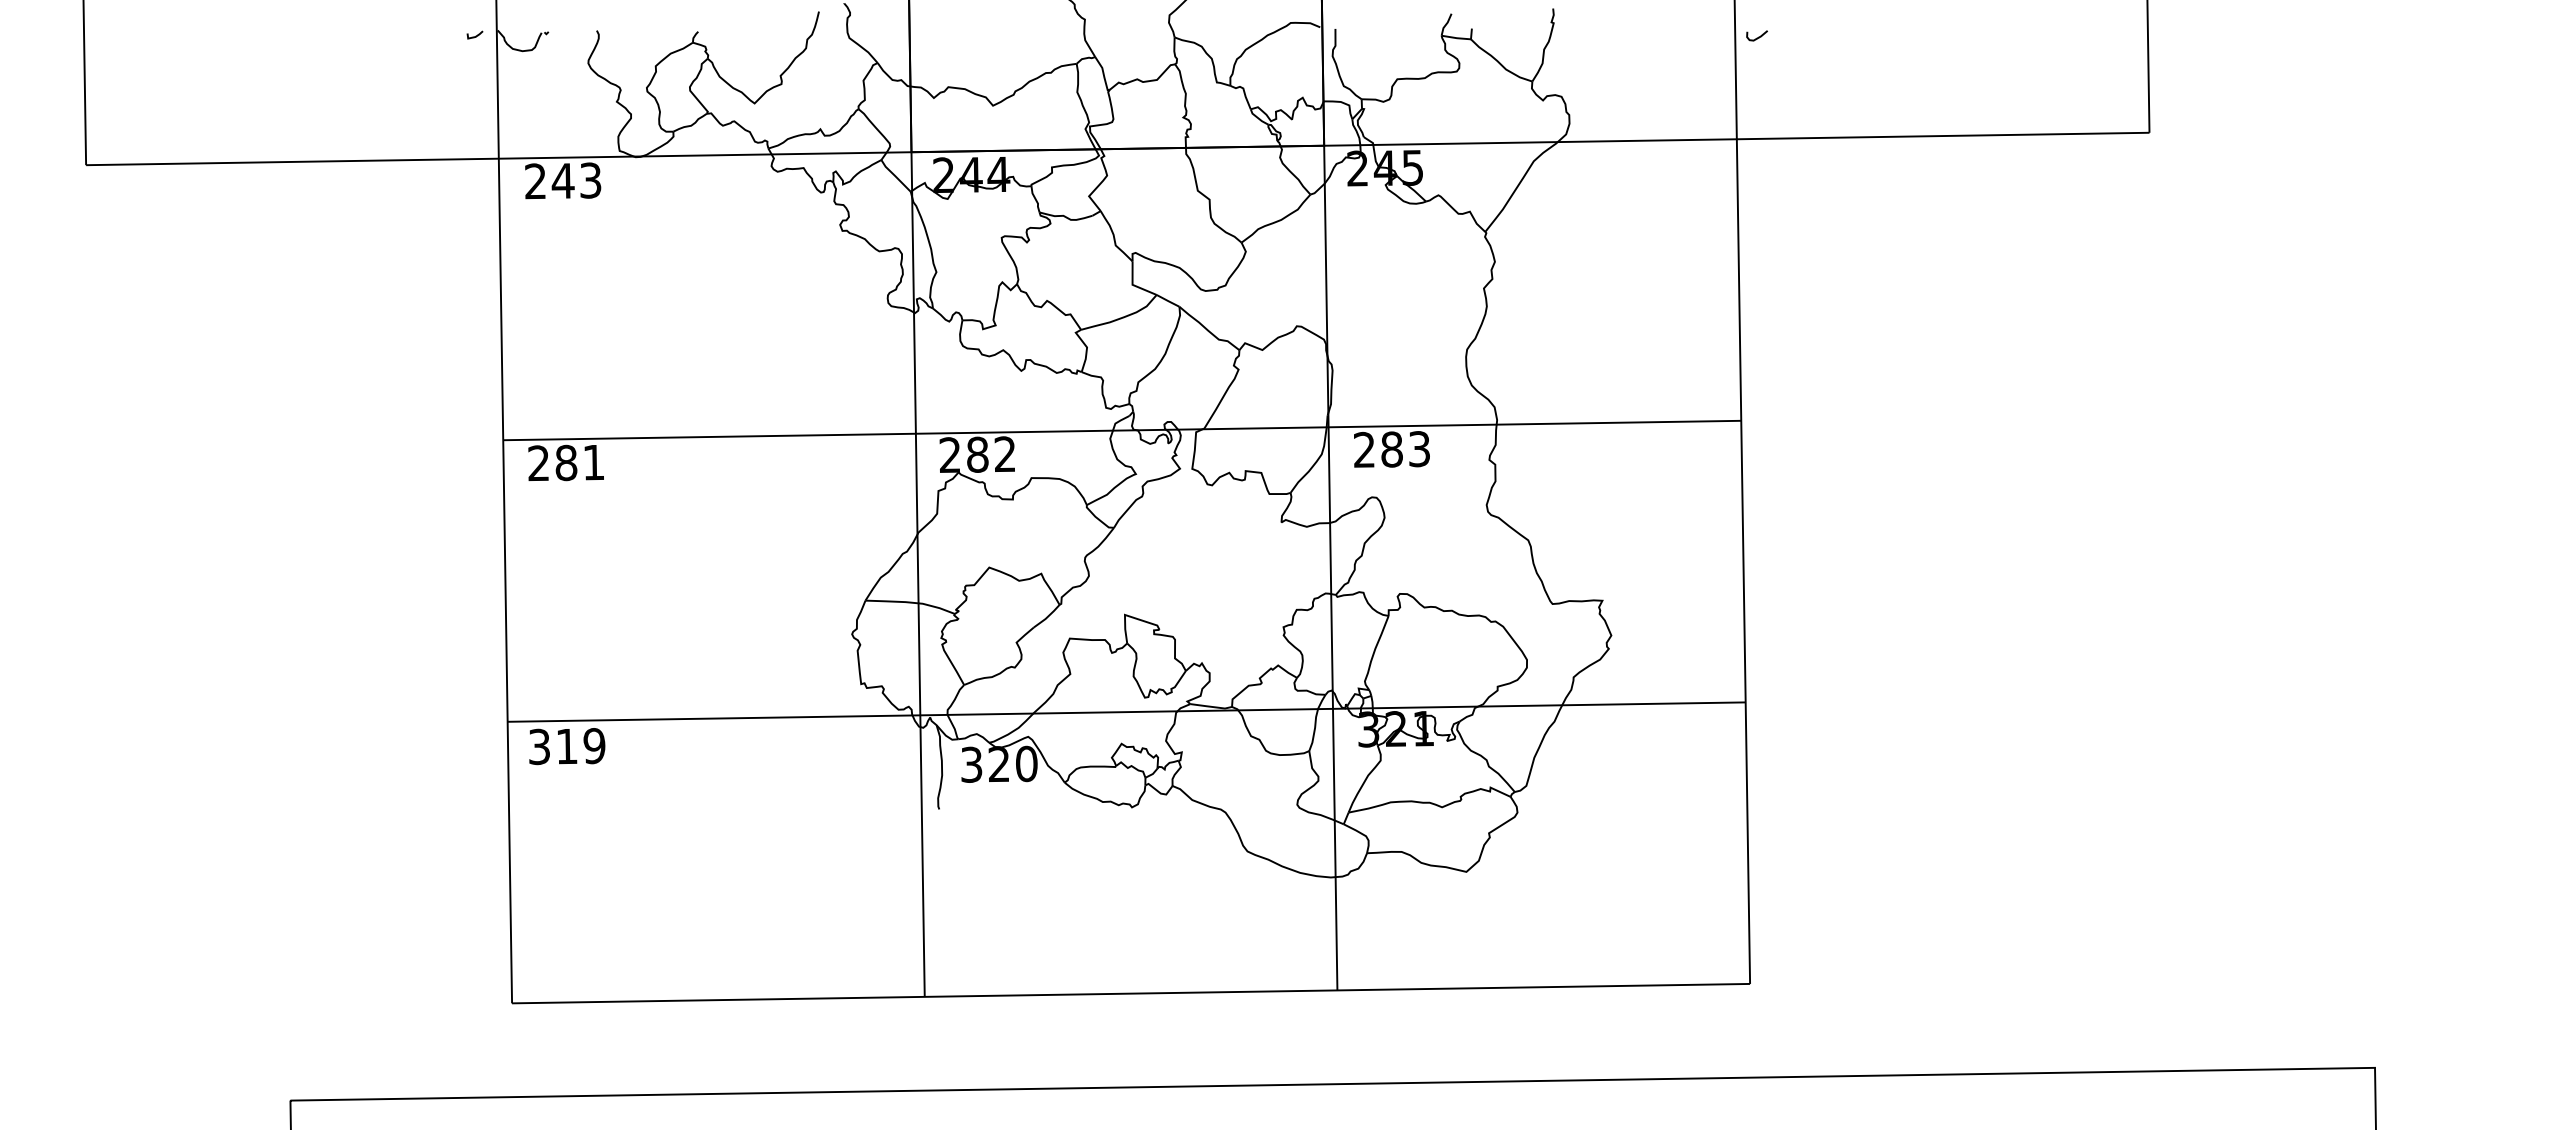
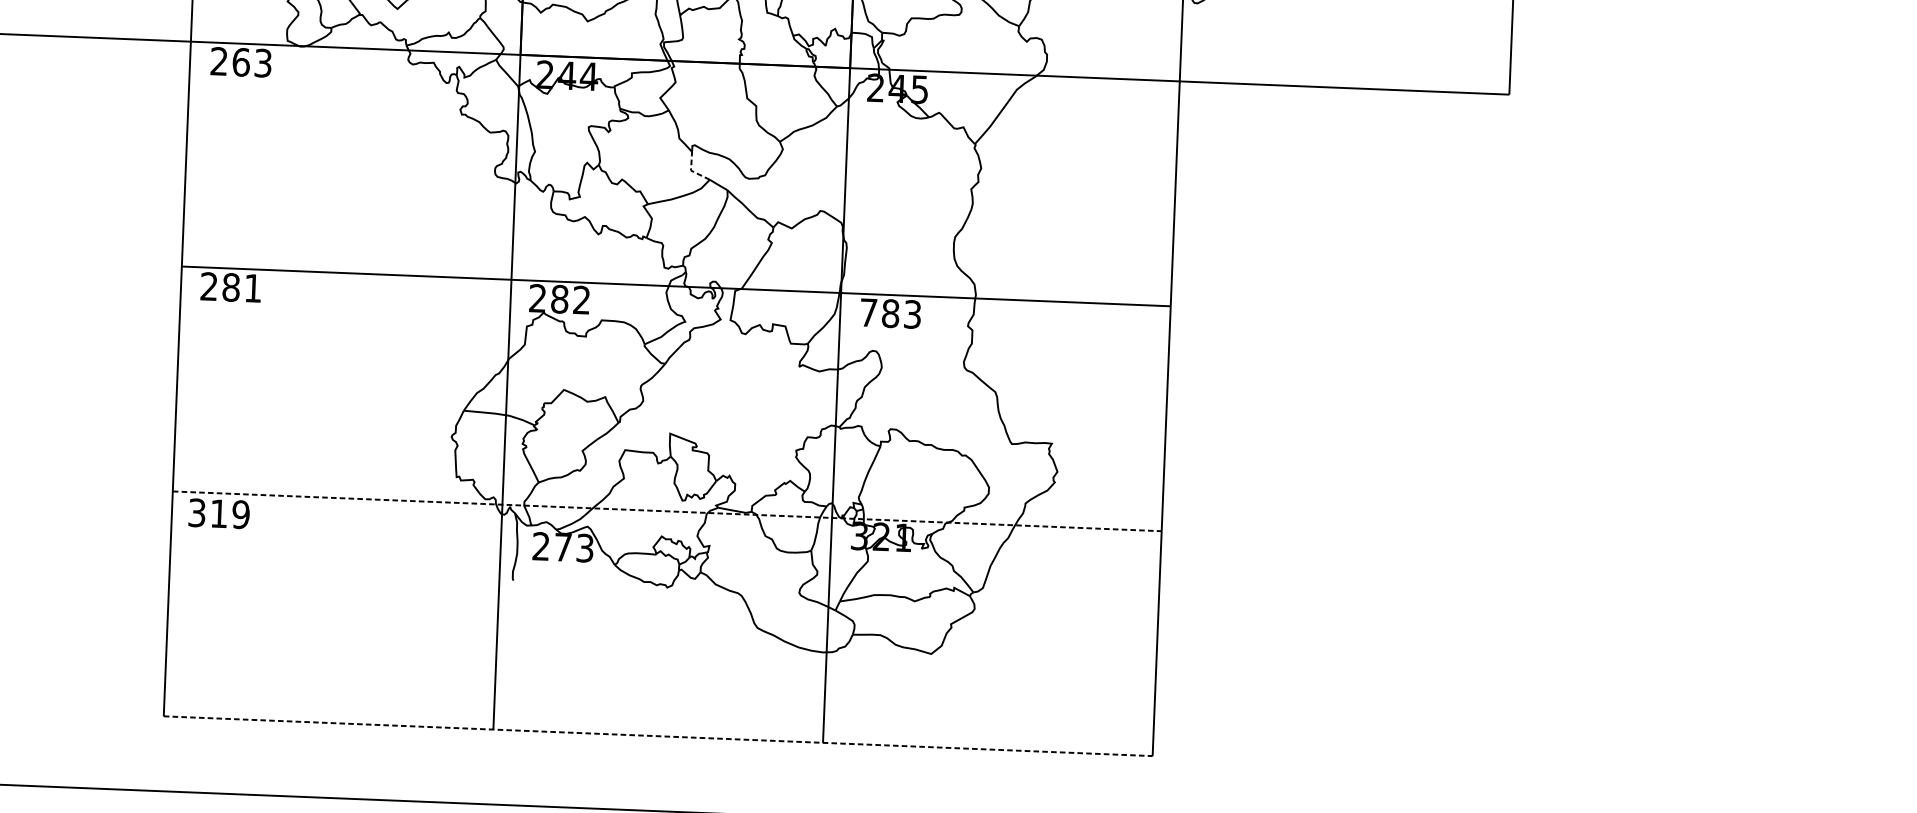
text: (562, 180) -> (240, 61), 243 -> 263
line: (1133, 285) -> (691, 171), solid -> dashed
text: (1364, 449) -> (868, 312), 283 -> 783
line: (1127, 712) -> (667, 511), solid -> dashed
text: (999, 763) -> (563, 546), 320 -> 273
line: (1131, 993) -> (658, 736), solid -> dashed

